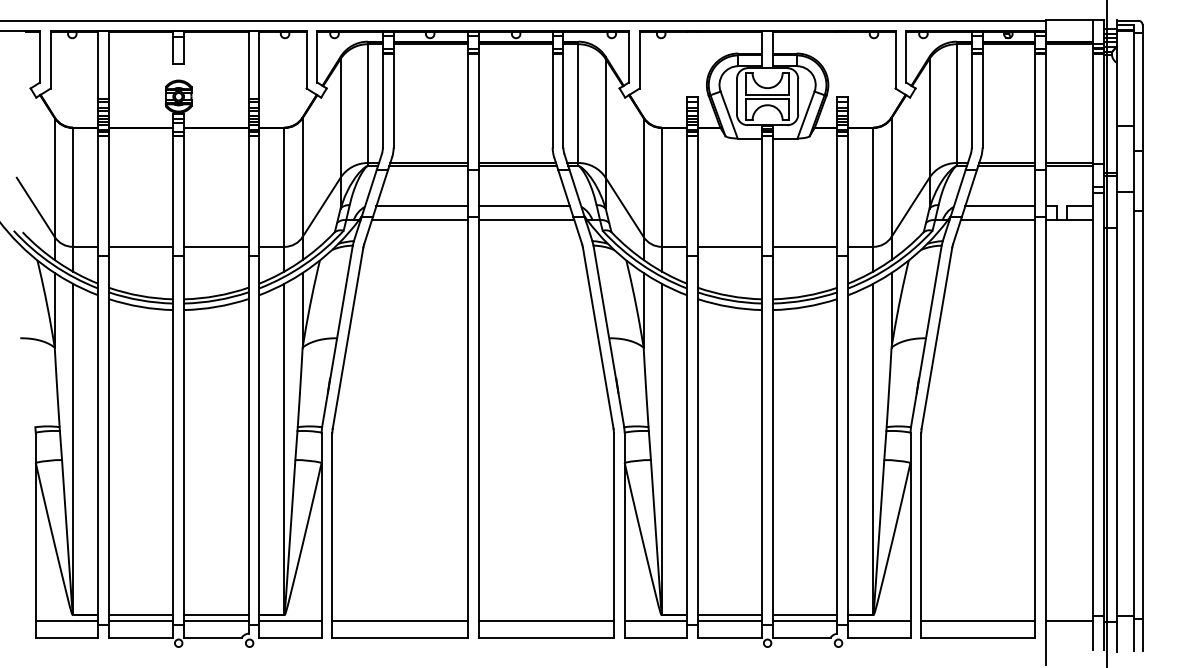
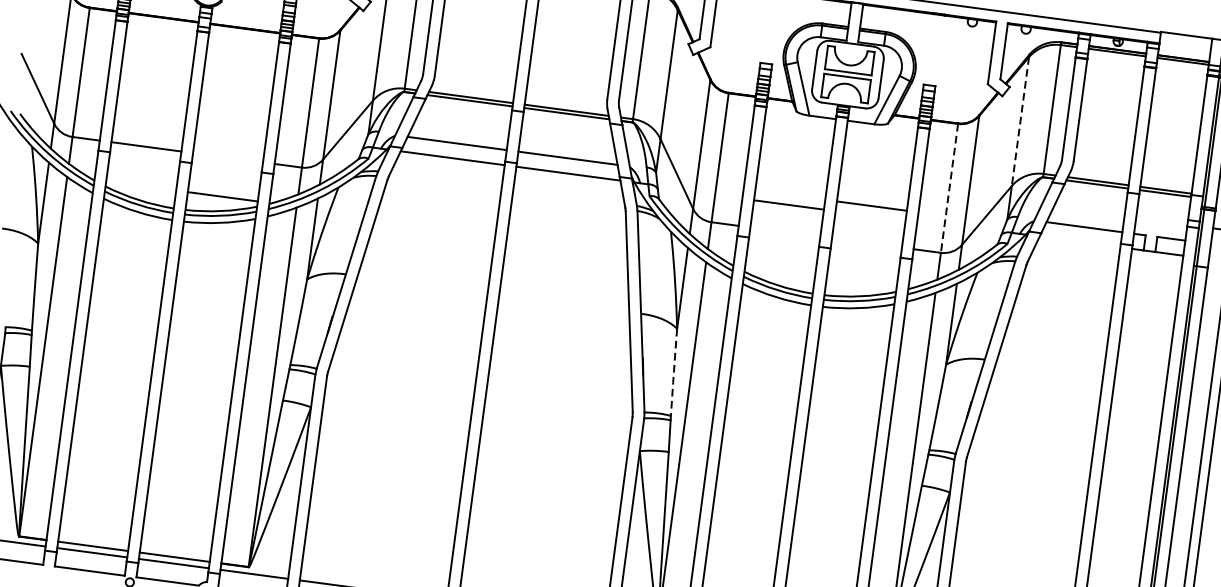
line: (929, 118) -> (1020, 121), solid -> dashed
line: (873, 187) -> (949, 188), solid -> dashed
line: (997, 220) -> (1079, 242), removed
line: (216, 246) -> (223, 196), moved
line: (729, 246) -> (788, 204), moved
line: (804, 246) -> (871, 205), moved
line: (646, 387) -> (674, 372), solid -> dashed

